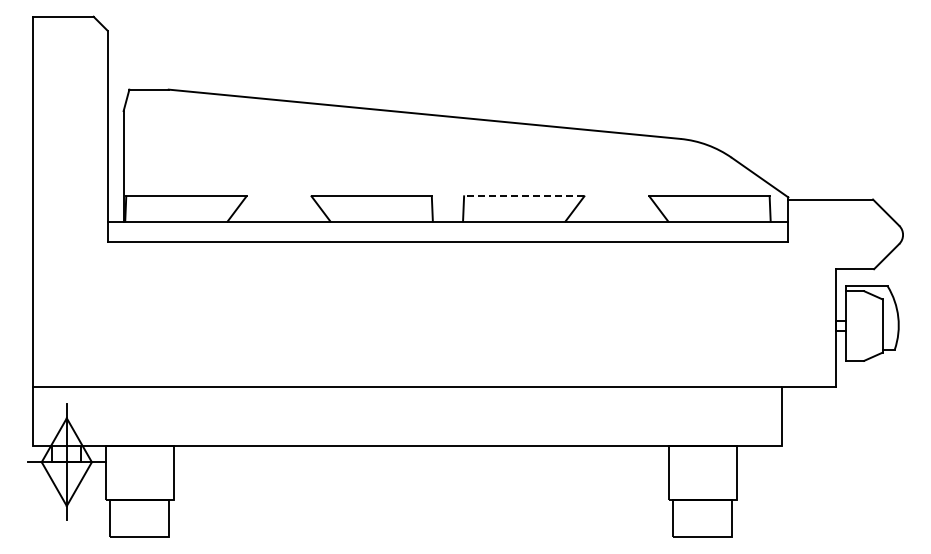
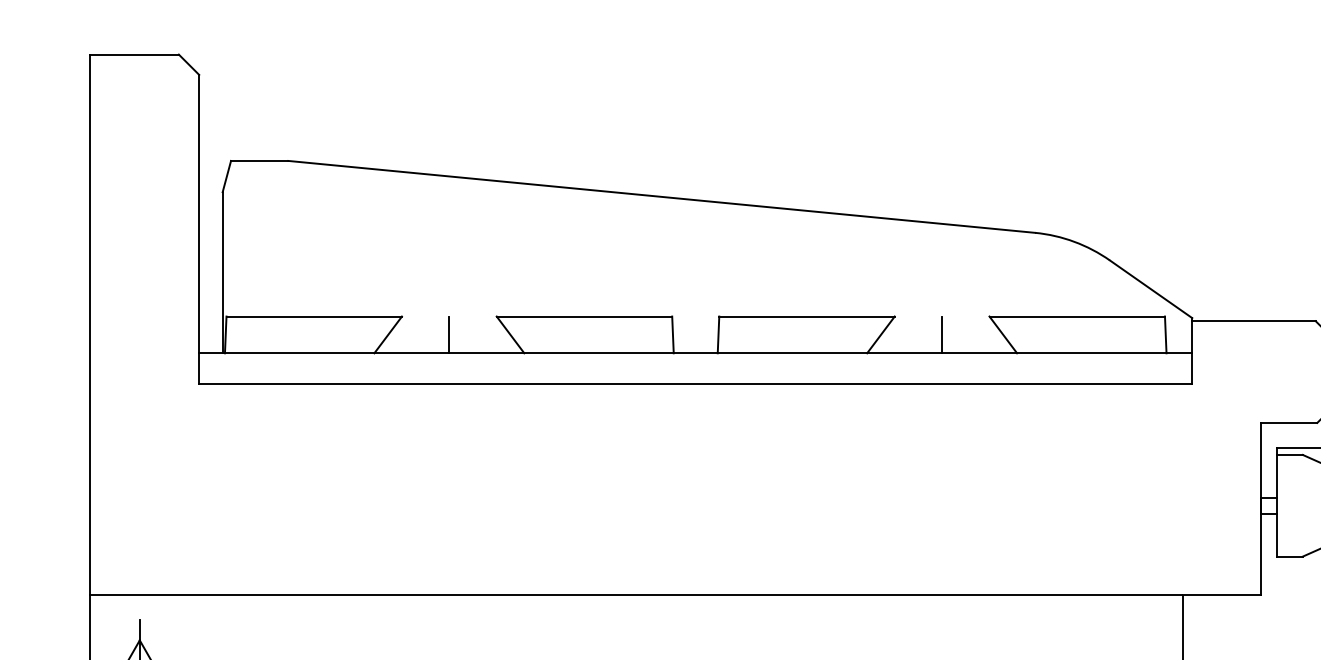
line: (523, 196) -> (805, 316), dashed -> solid
line: (279, 208) -> (450, 334), added
line: (616, 208) -> (941, 334), added

